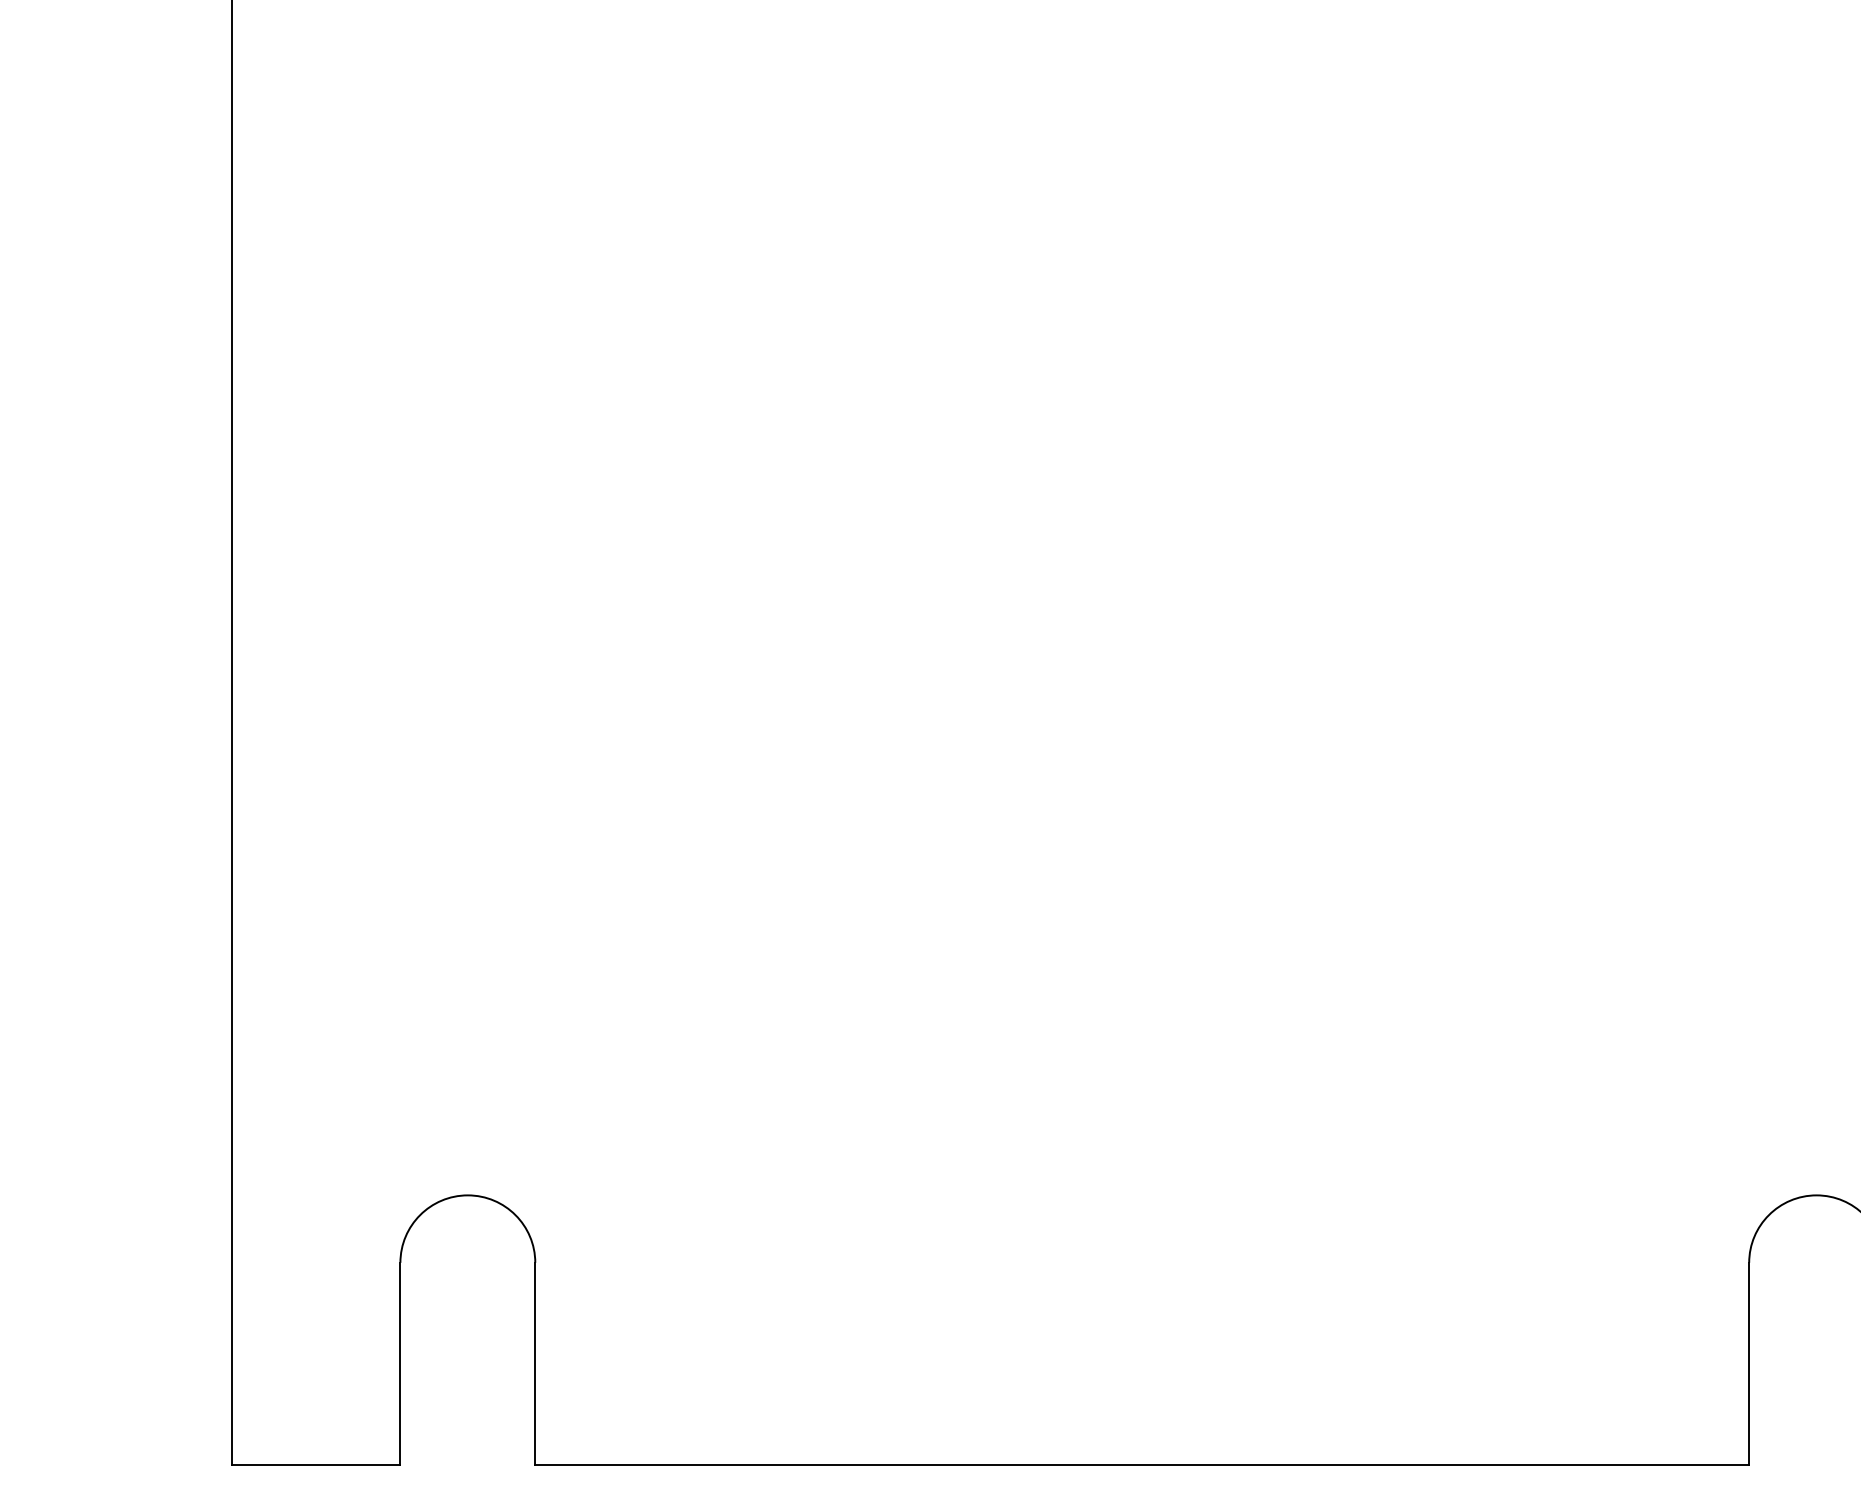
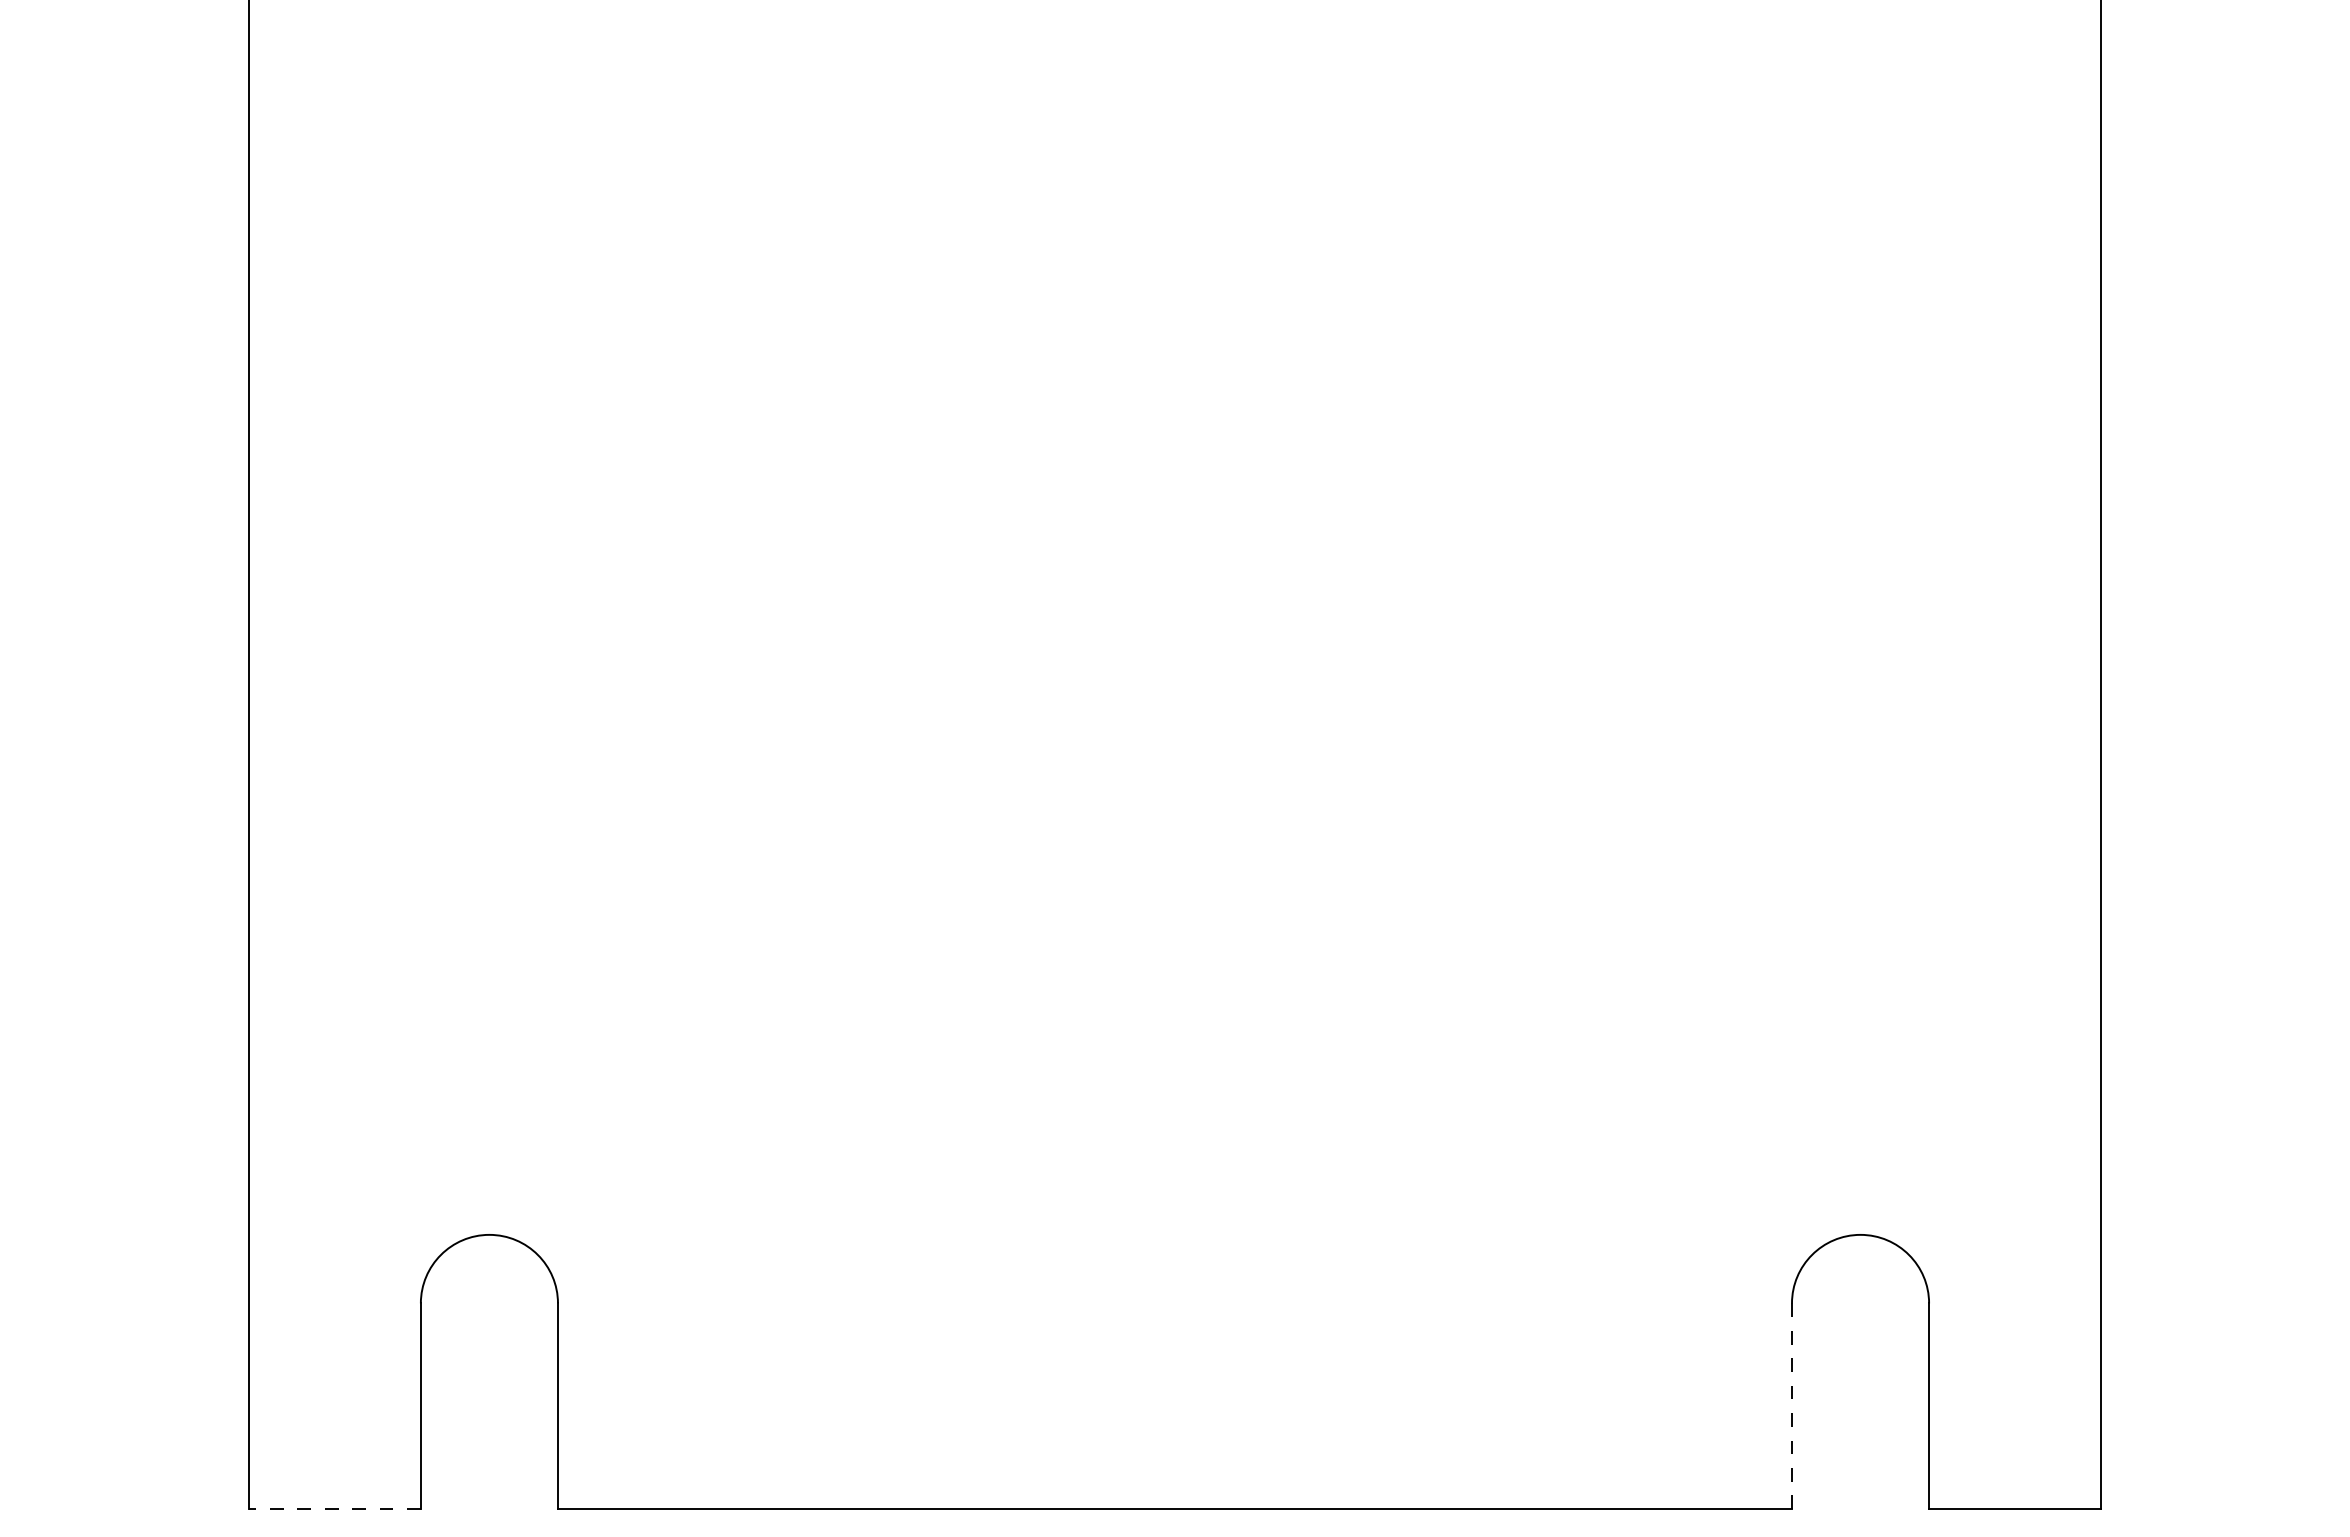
line: (1748, 1364) -> (1791, 1406), solid -> dashed
line: (316, 1465) -> (335, 1509), solid -> dashed

